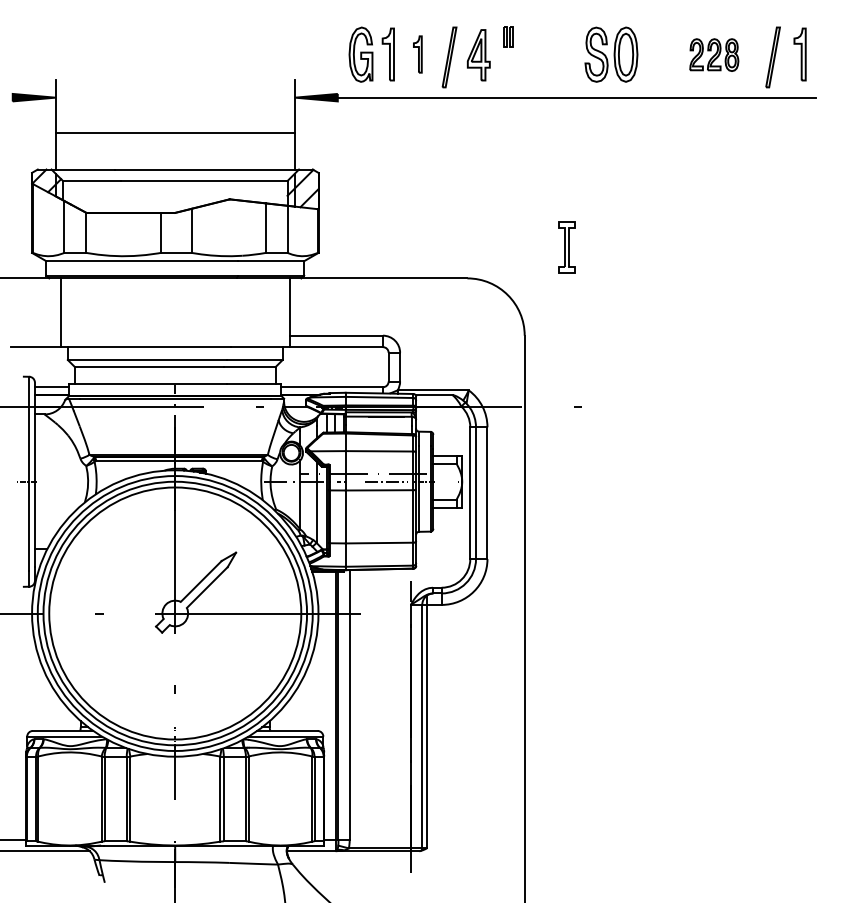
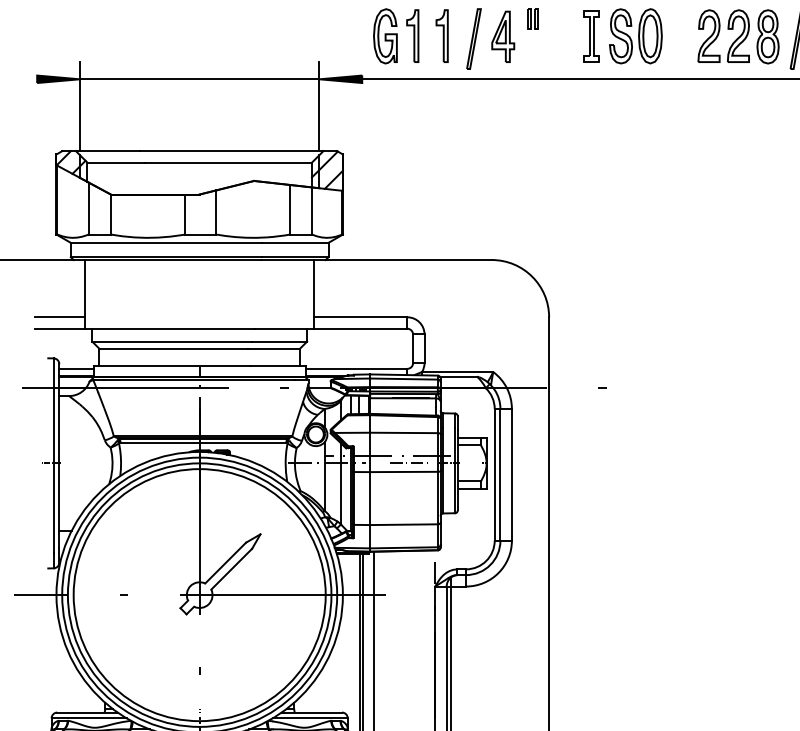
part: (417, 54) -> (441, 36), size x1.43
part: (714, 54) -> (738, 36), size x1.67
line: (175, 132) -> (199, 79), moved
part: (566, 247) -> (590, 36), moved
line: (35, 335) -> (59, 317), added

